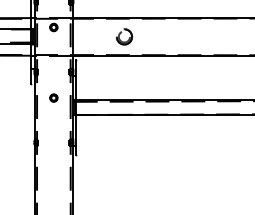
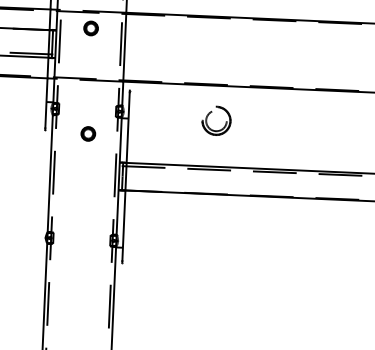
part: (124, 36) -> (216, 120), moved
part: (53, 97) -> (87, 132), moved

